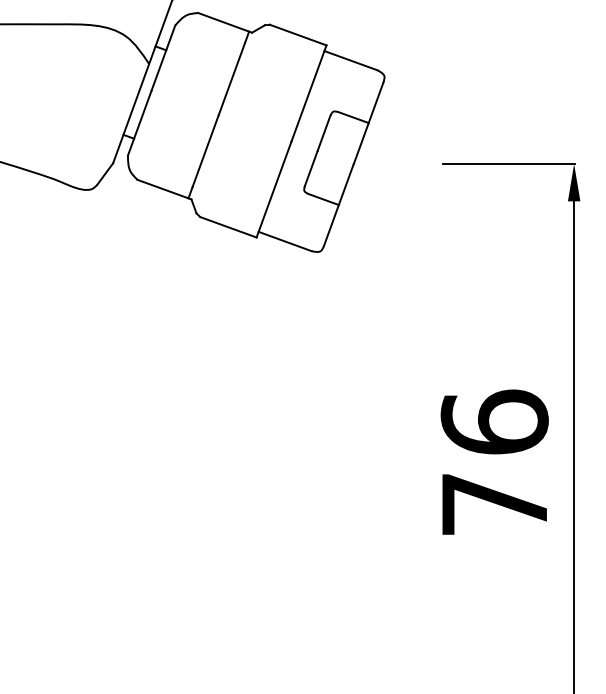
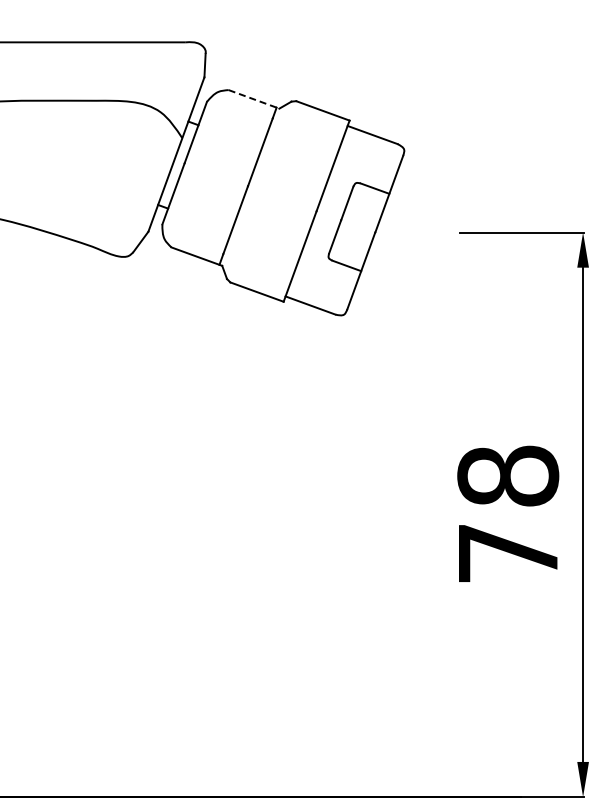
line: (225, 23) -> (254, 99), solid -> dashed
text: (495, 421) -> (508, 475), 76 -> 78

